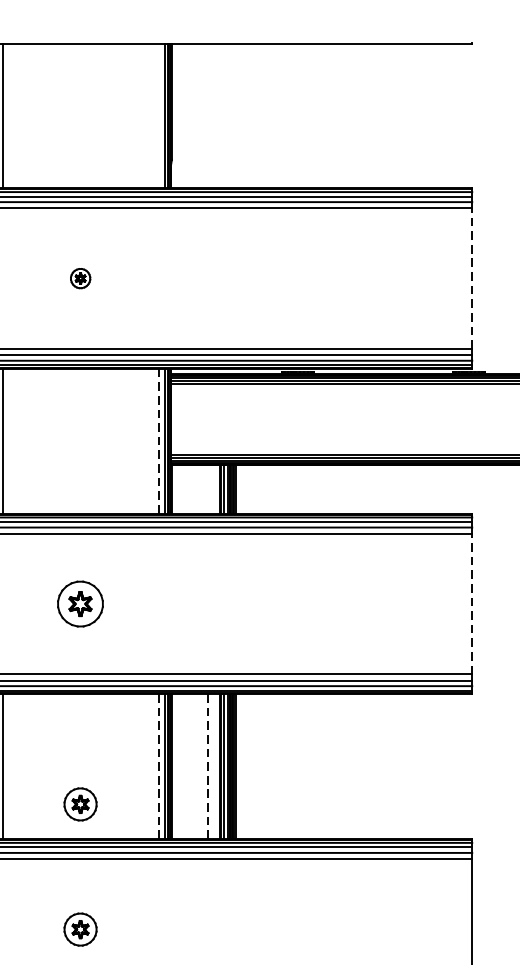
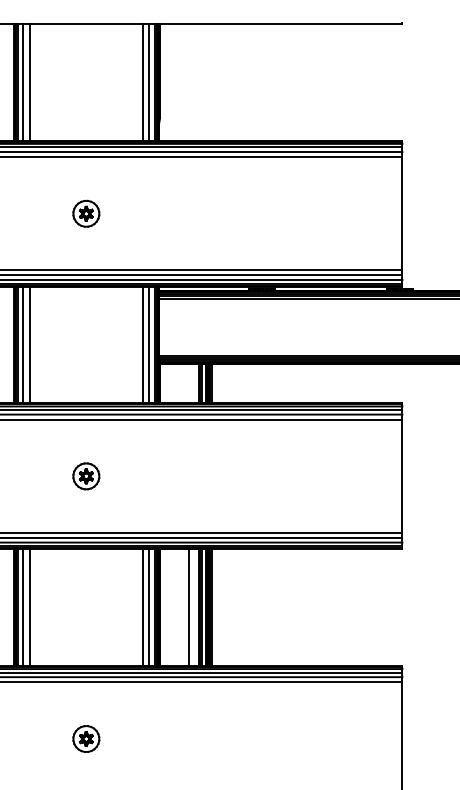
line: (10, 116) -> (29, 82), added
line: (151, 116) -> (143, 82), added
line: (158, 116) -> (149, 82), added
part: (80, 278) -> (86, 213), size x1.67
line: (472, 278) -> (402, 213), dashed -> solid
line: (10, 440) -> (29, 344), added
line: (151, 440) -> (143, 344), added
line: (158, 440) -> (149, 344), dashed -> solid
part: (80, 604) -> (86, 476), size x0.71
line: (472, 604) -> (402, 476), dashed -> solid
line: (10, 766) -> (29, 607), added
line: (151, 766) -> (143, 607), added
line: (158, 766) -> (149, 607), dashed -> solid
line: (208, 766) -> (189, 607), dashed -> solid
part: (80, 803) -> (86, 637), removed

